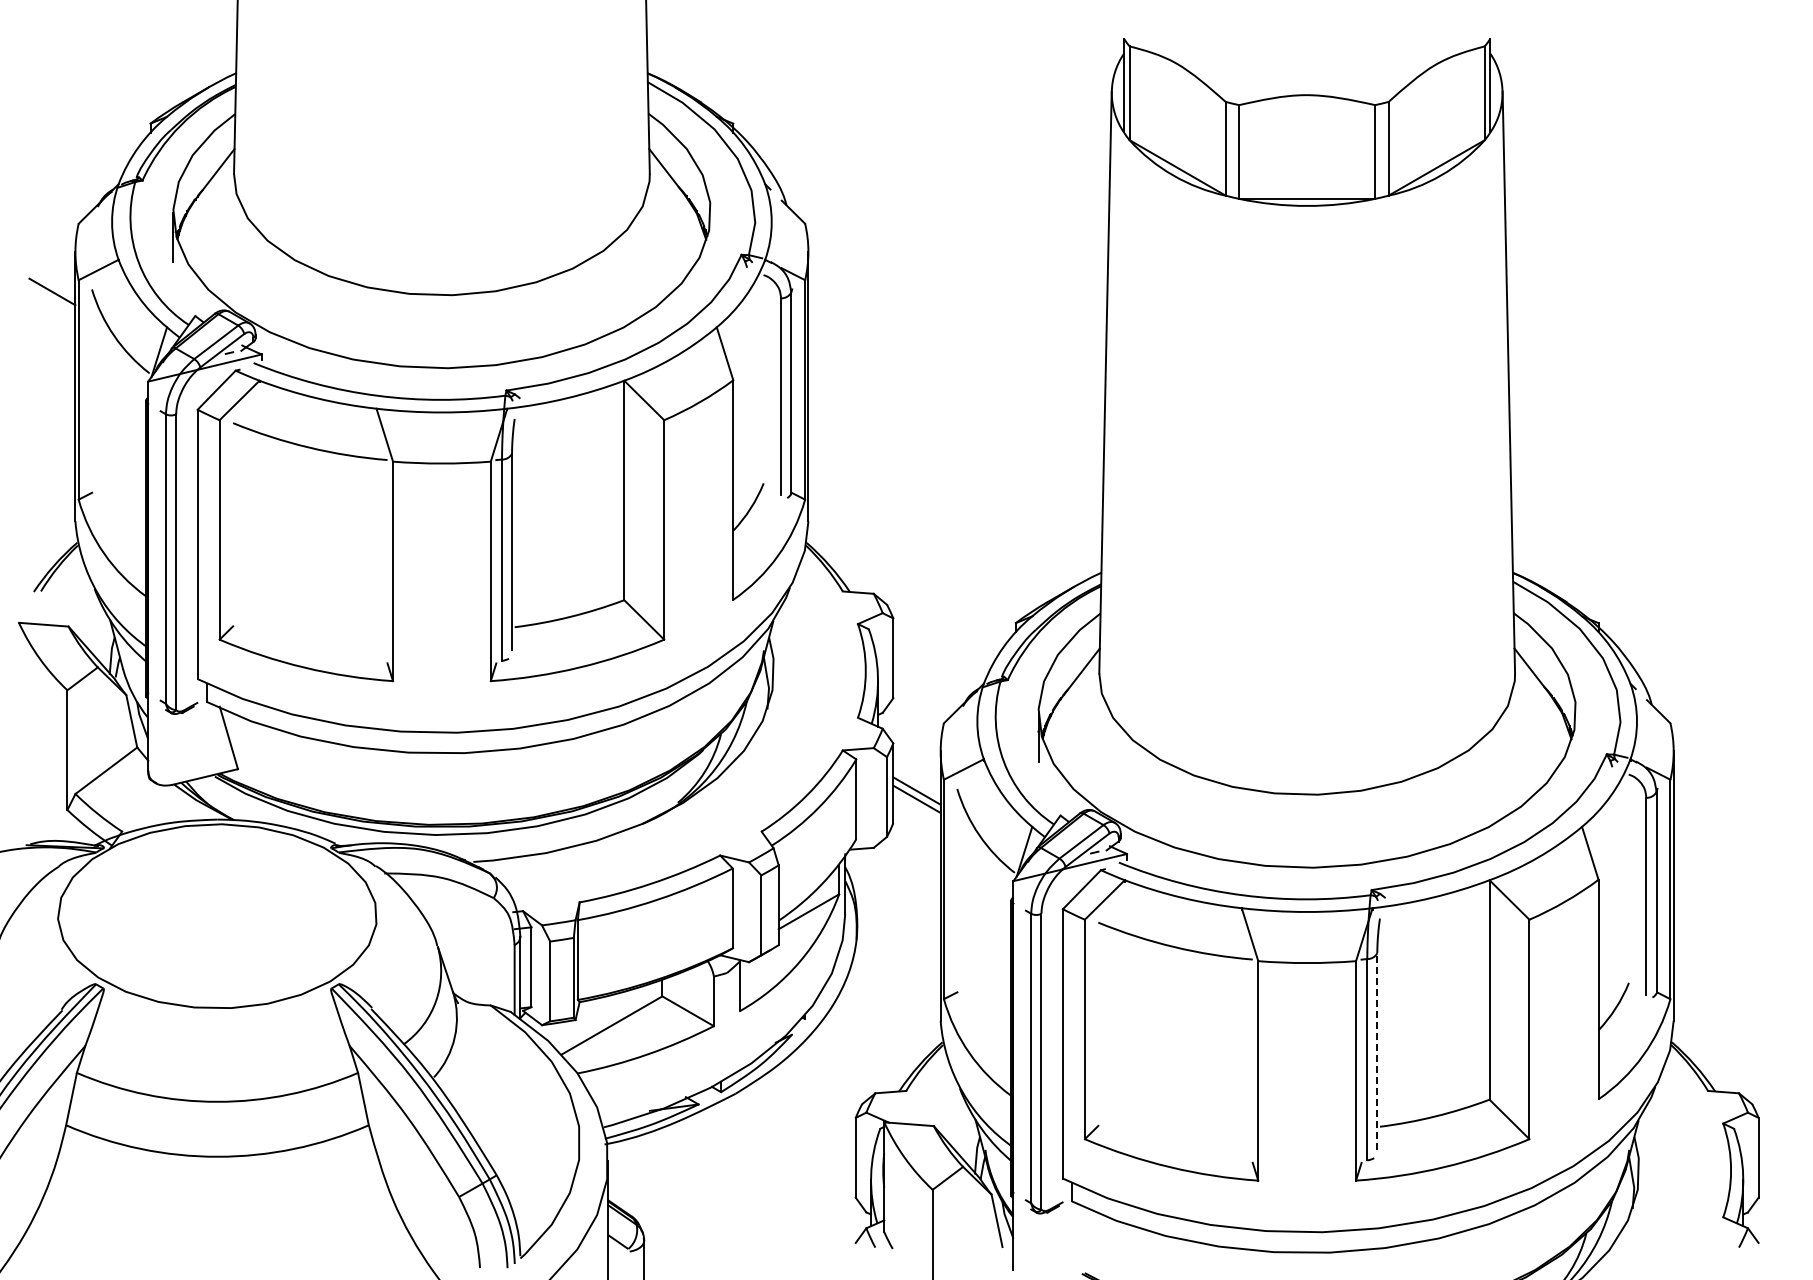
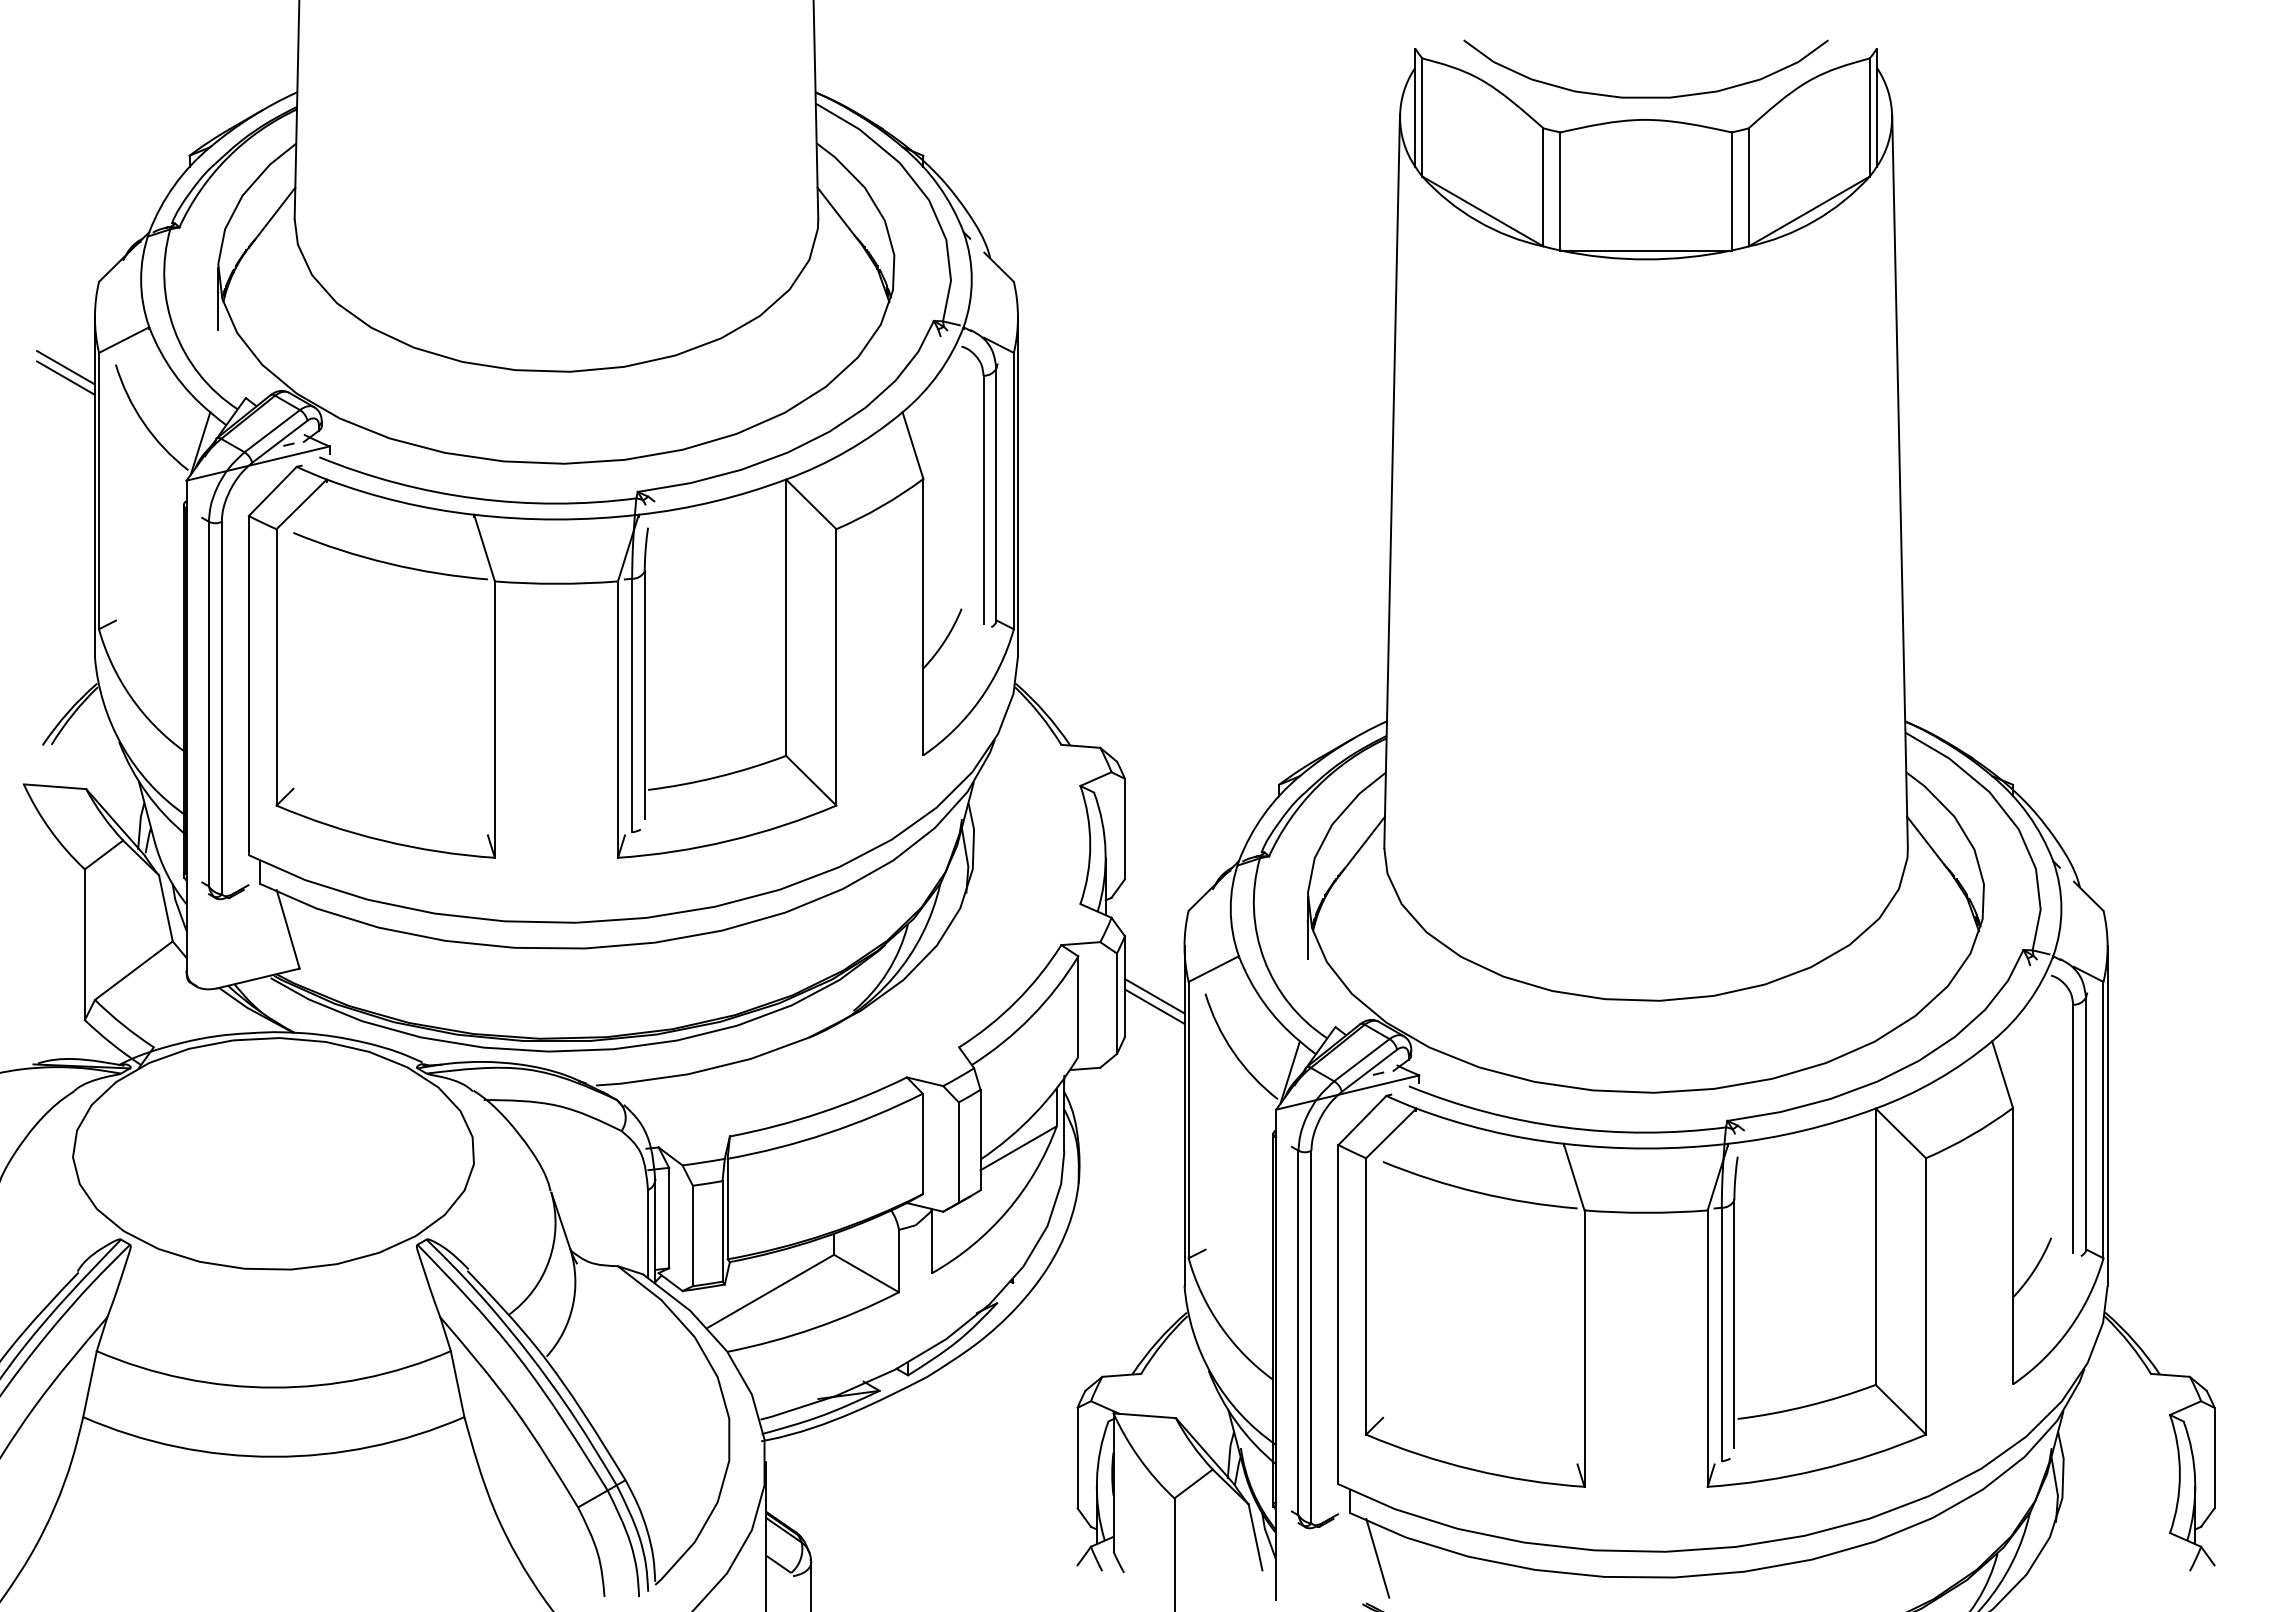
curve: (1307, 76) -> (1646, 96), added
line: (52, 299) -> (66, 377), added
line: (1377, 1051) -> (1734, 1324), dashed -> solid
line: (1094, 1237) -> (1378, 1558), added

